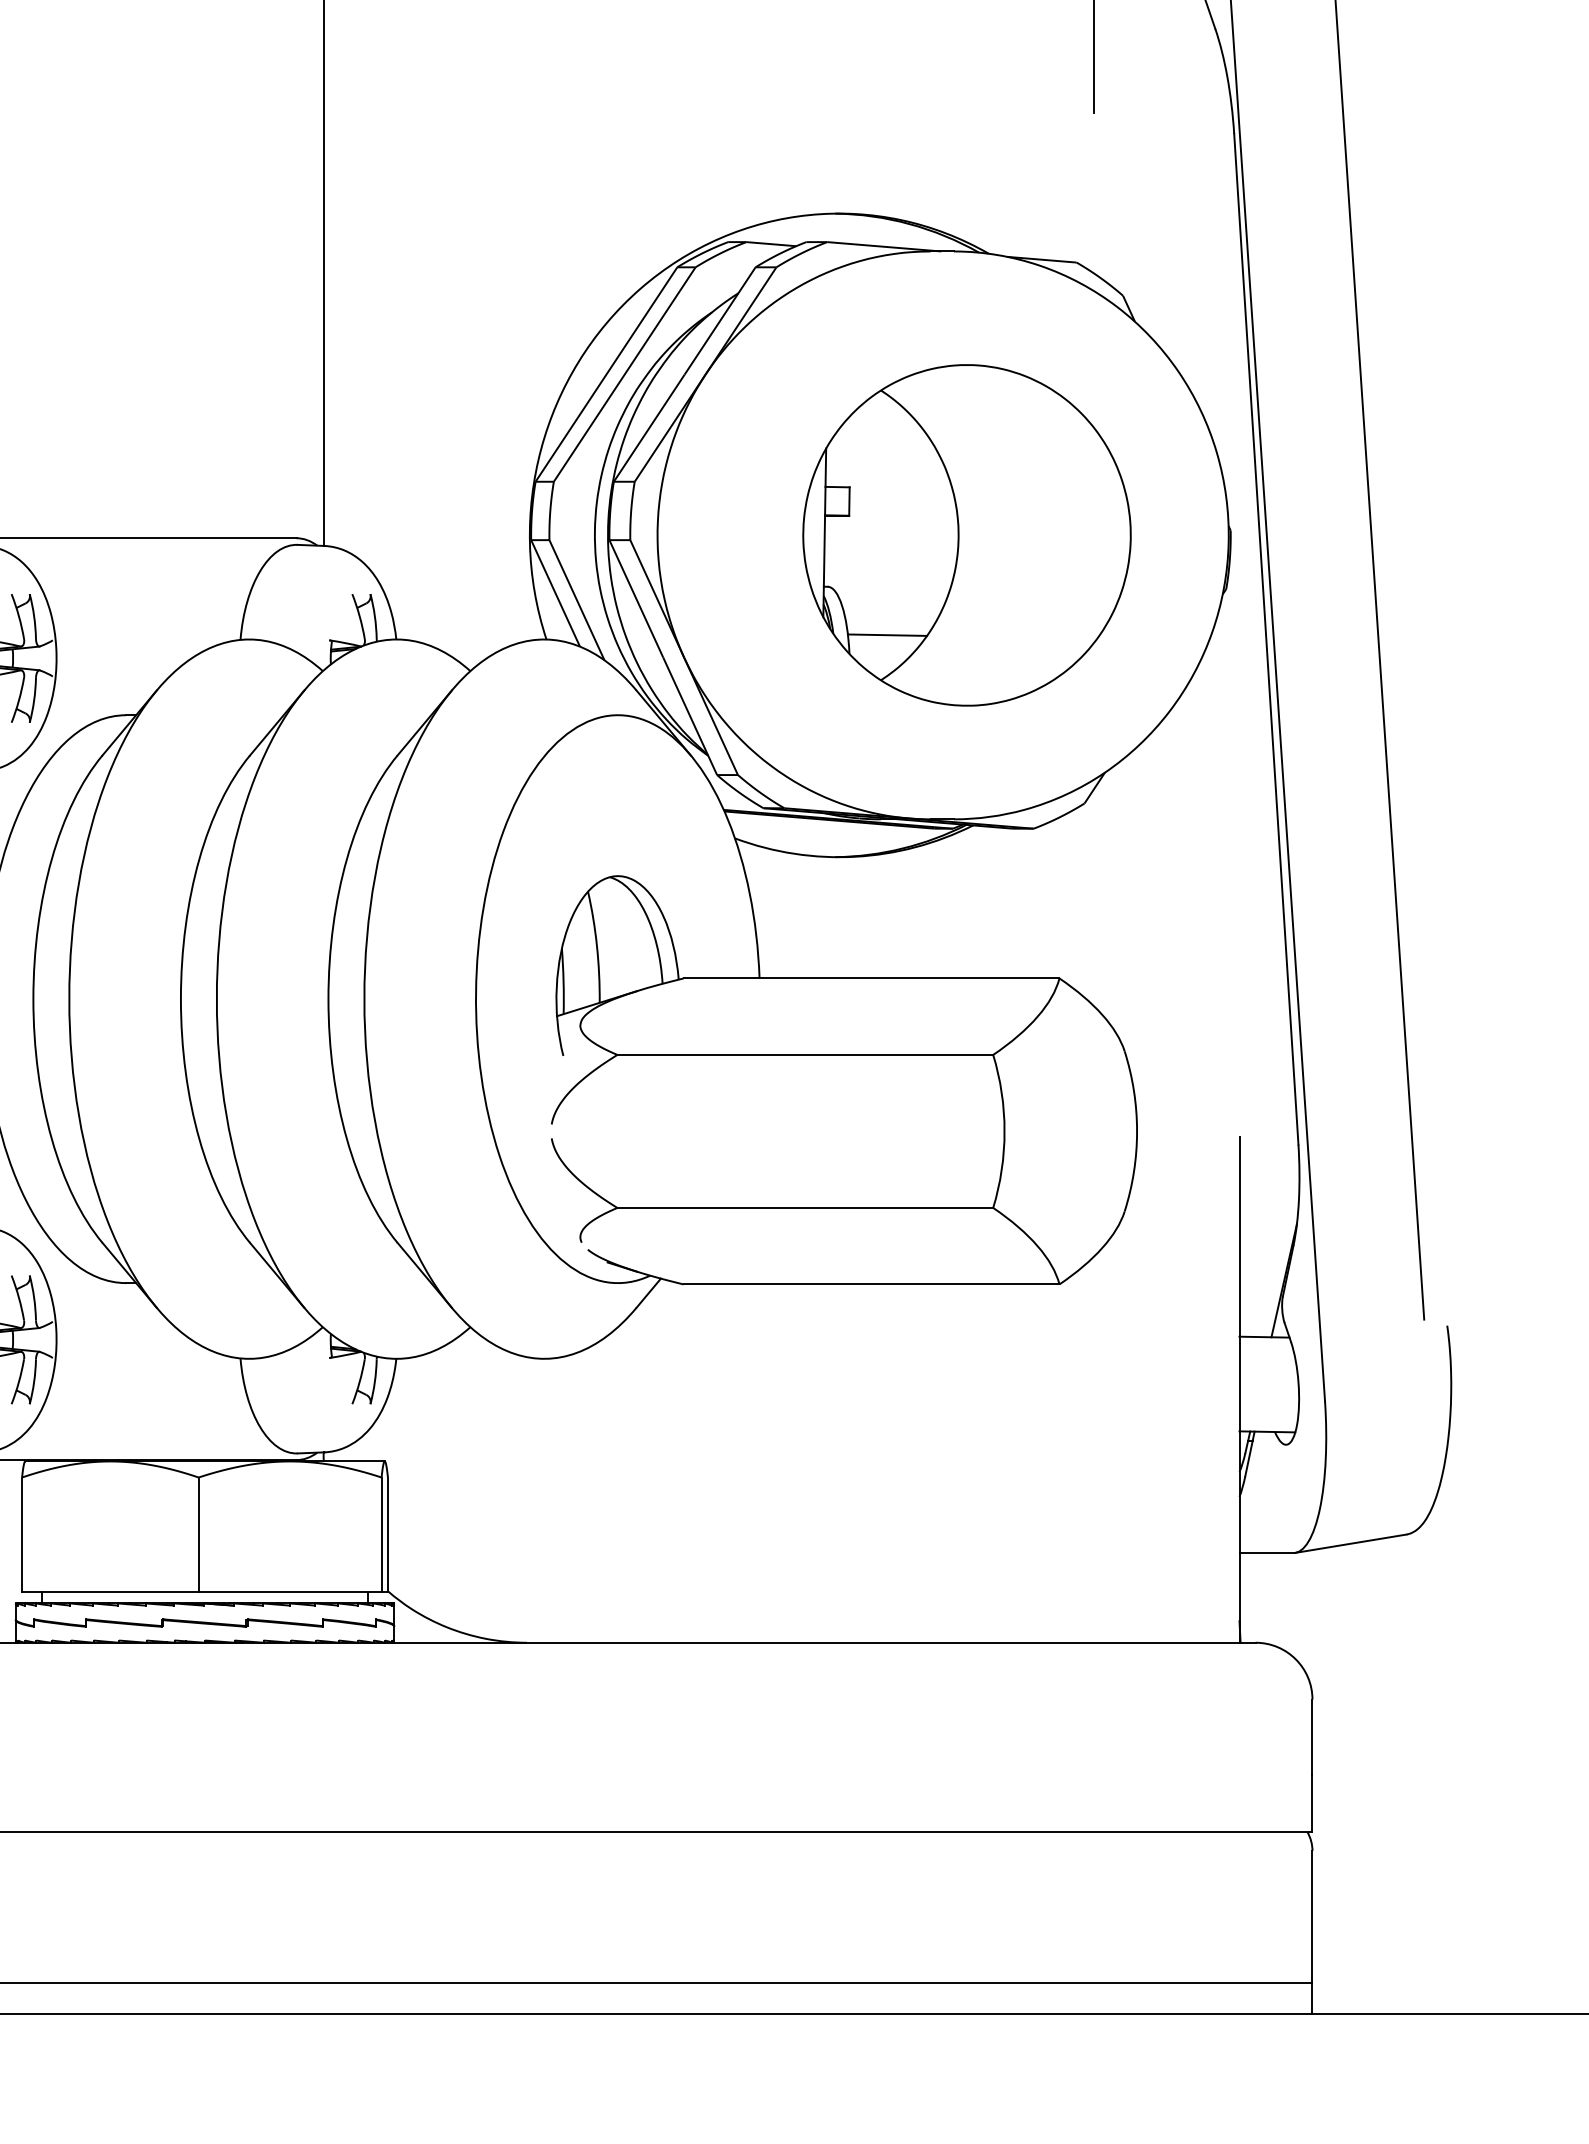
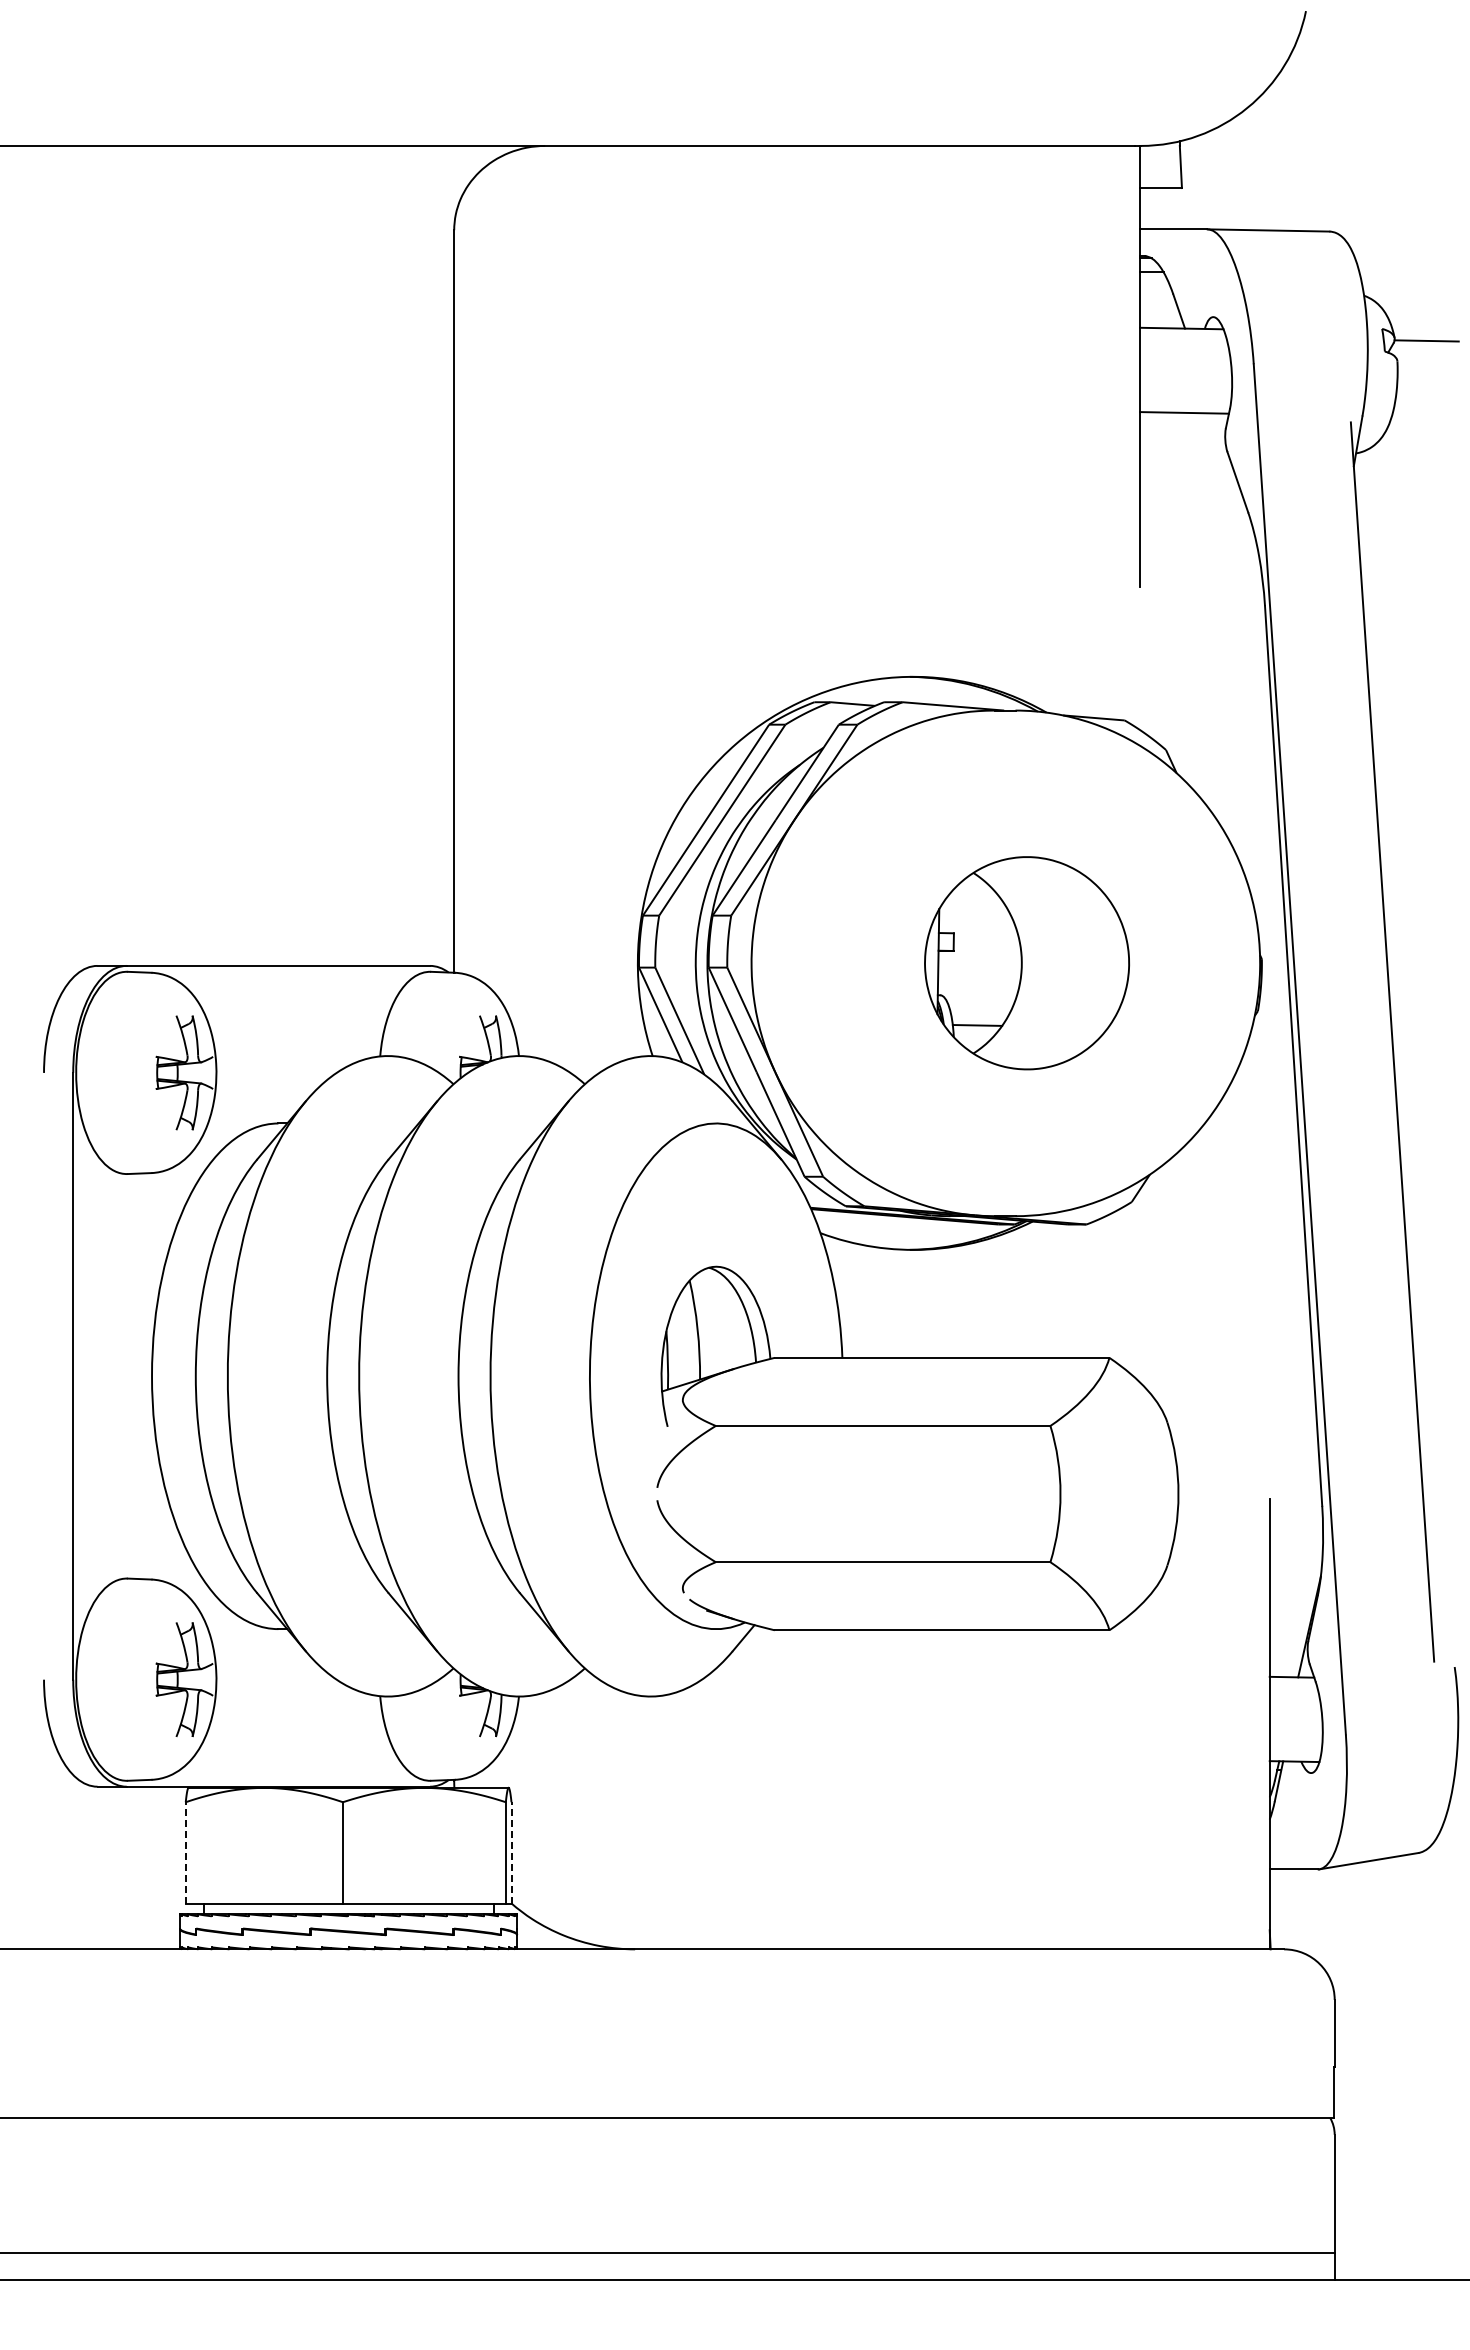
part: (966, 534) -> (1026, 962), size x0.7
line: (21, 1535) -> (185, 1853), solid -> dashed
line: (387, 1535) -> (511, 1853), solid -> dashed

